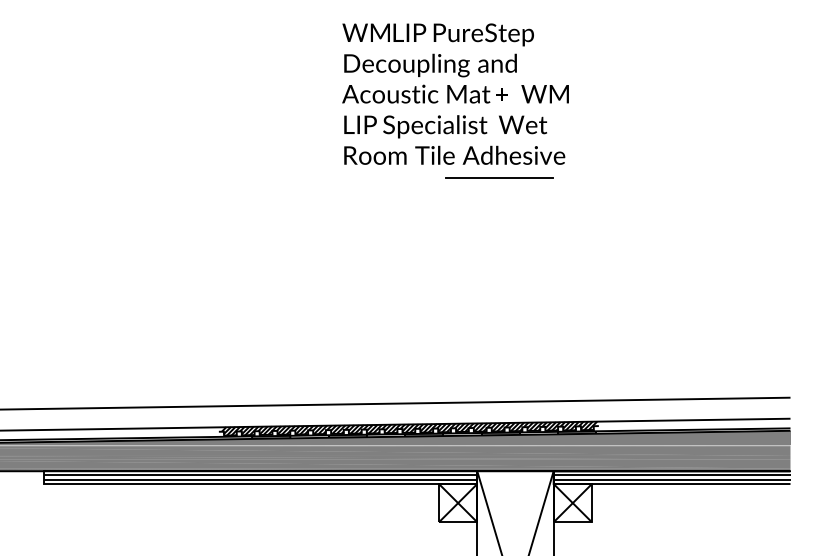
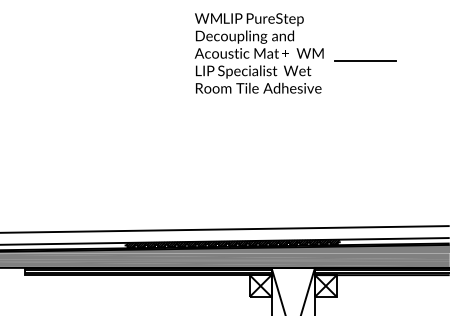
line: (500, 176) -> (365, 60), moved

